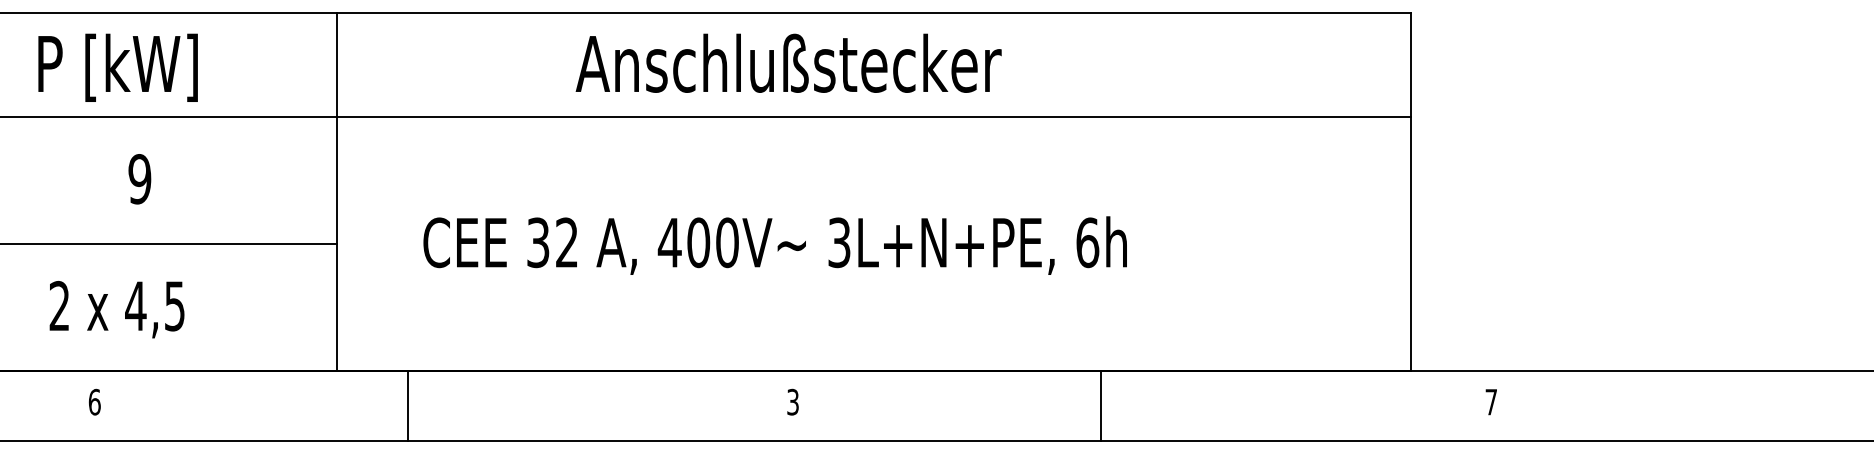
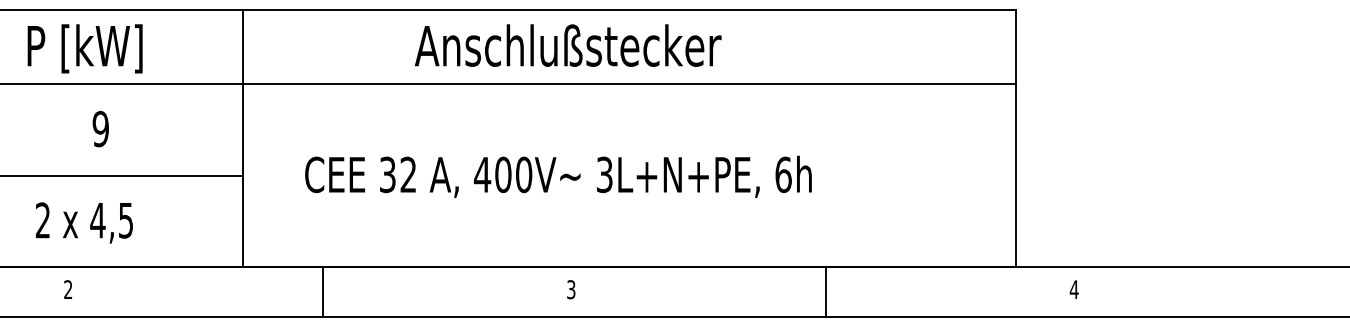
text: (94, 401) -> (68, 289), 6 -> 2
text: (1491, 402) -> (1074, 289), 7 -> 4
line: (407, 405) -> (322, 292), moved
line: (1101, 405) -> (825, 292), moved

